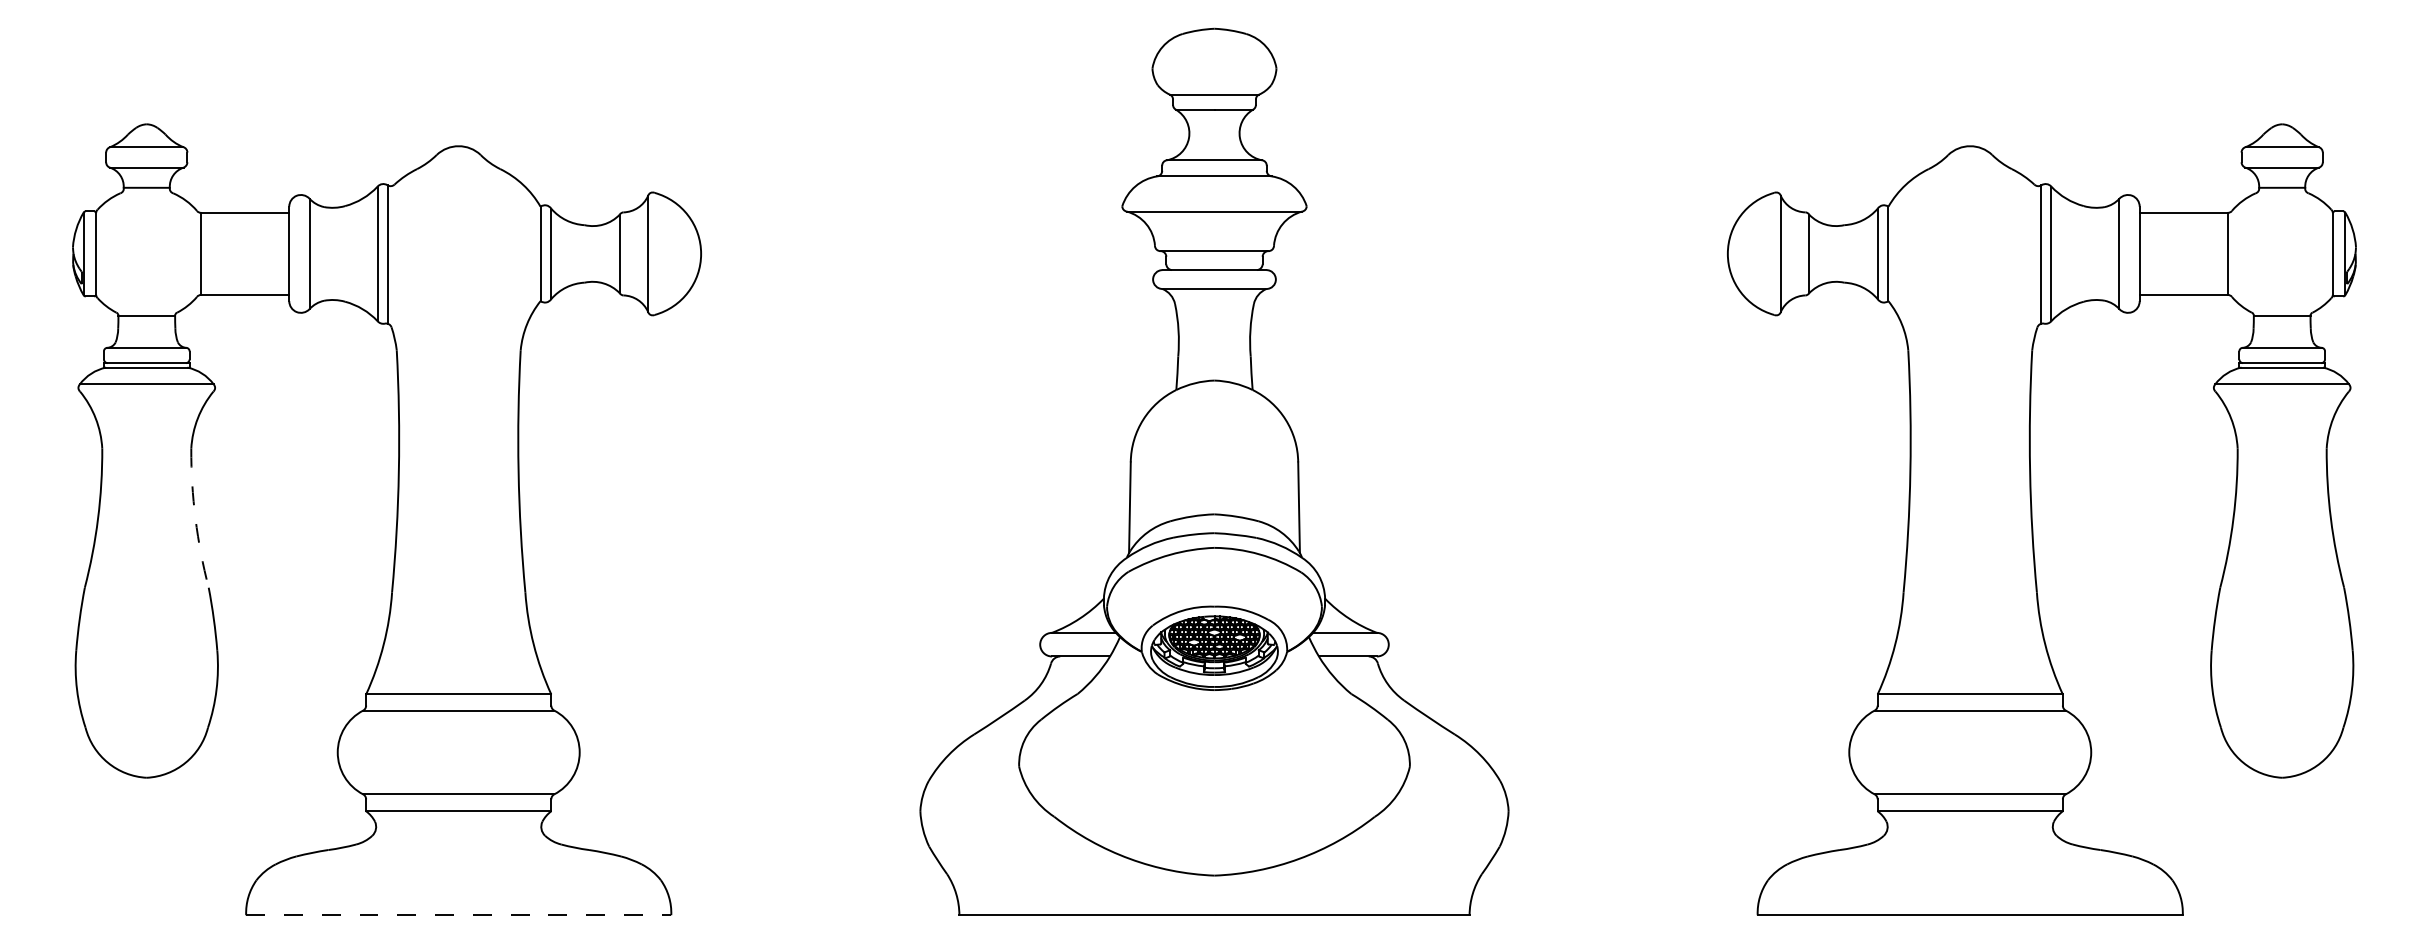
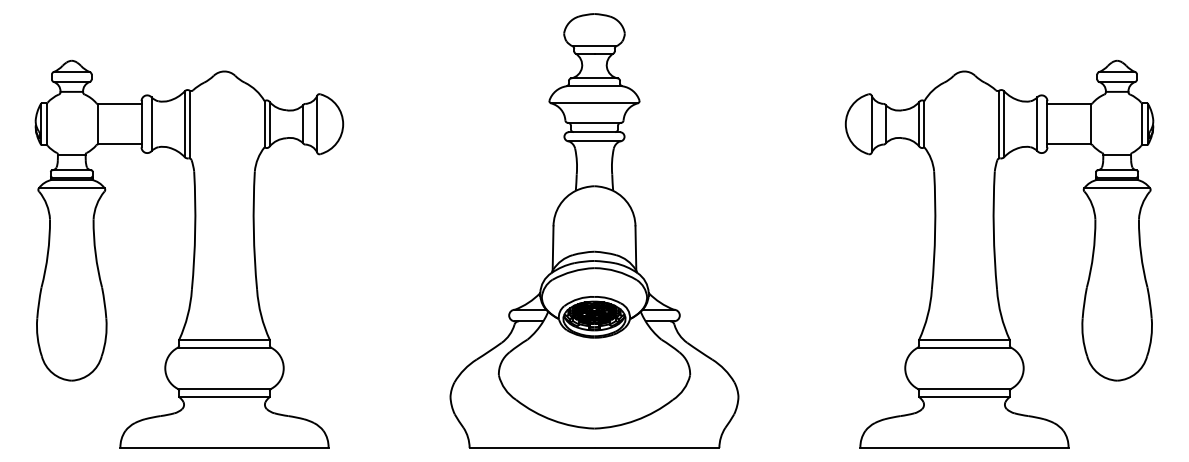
arc: (195, 517) -> (95, 253), dashed -> solid
line: (460, 914) -> (225, 447), dashed -> solid

